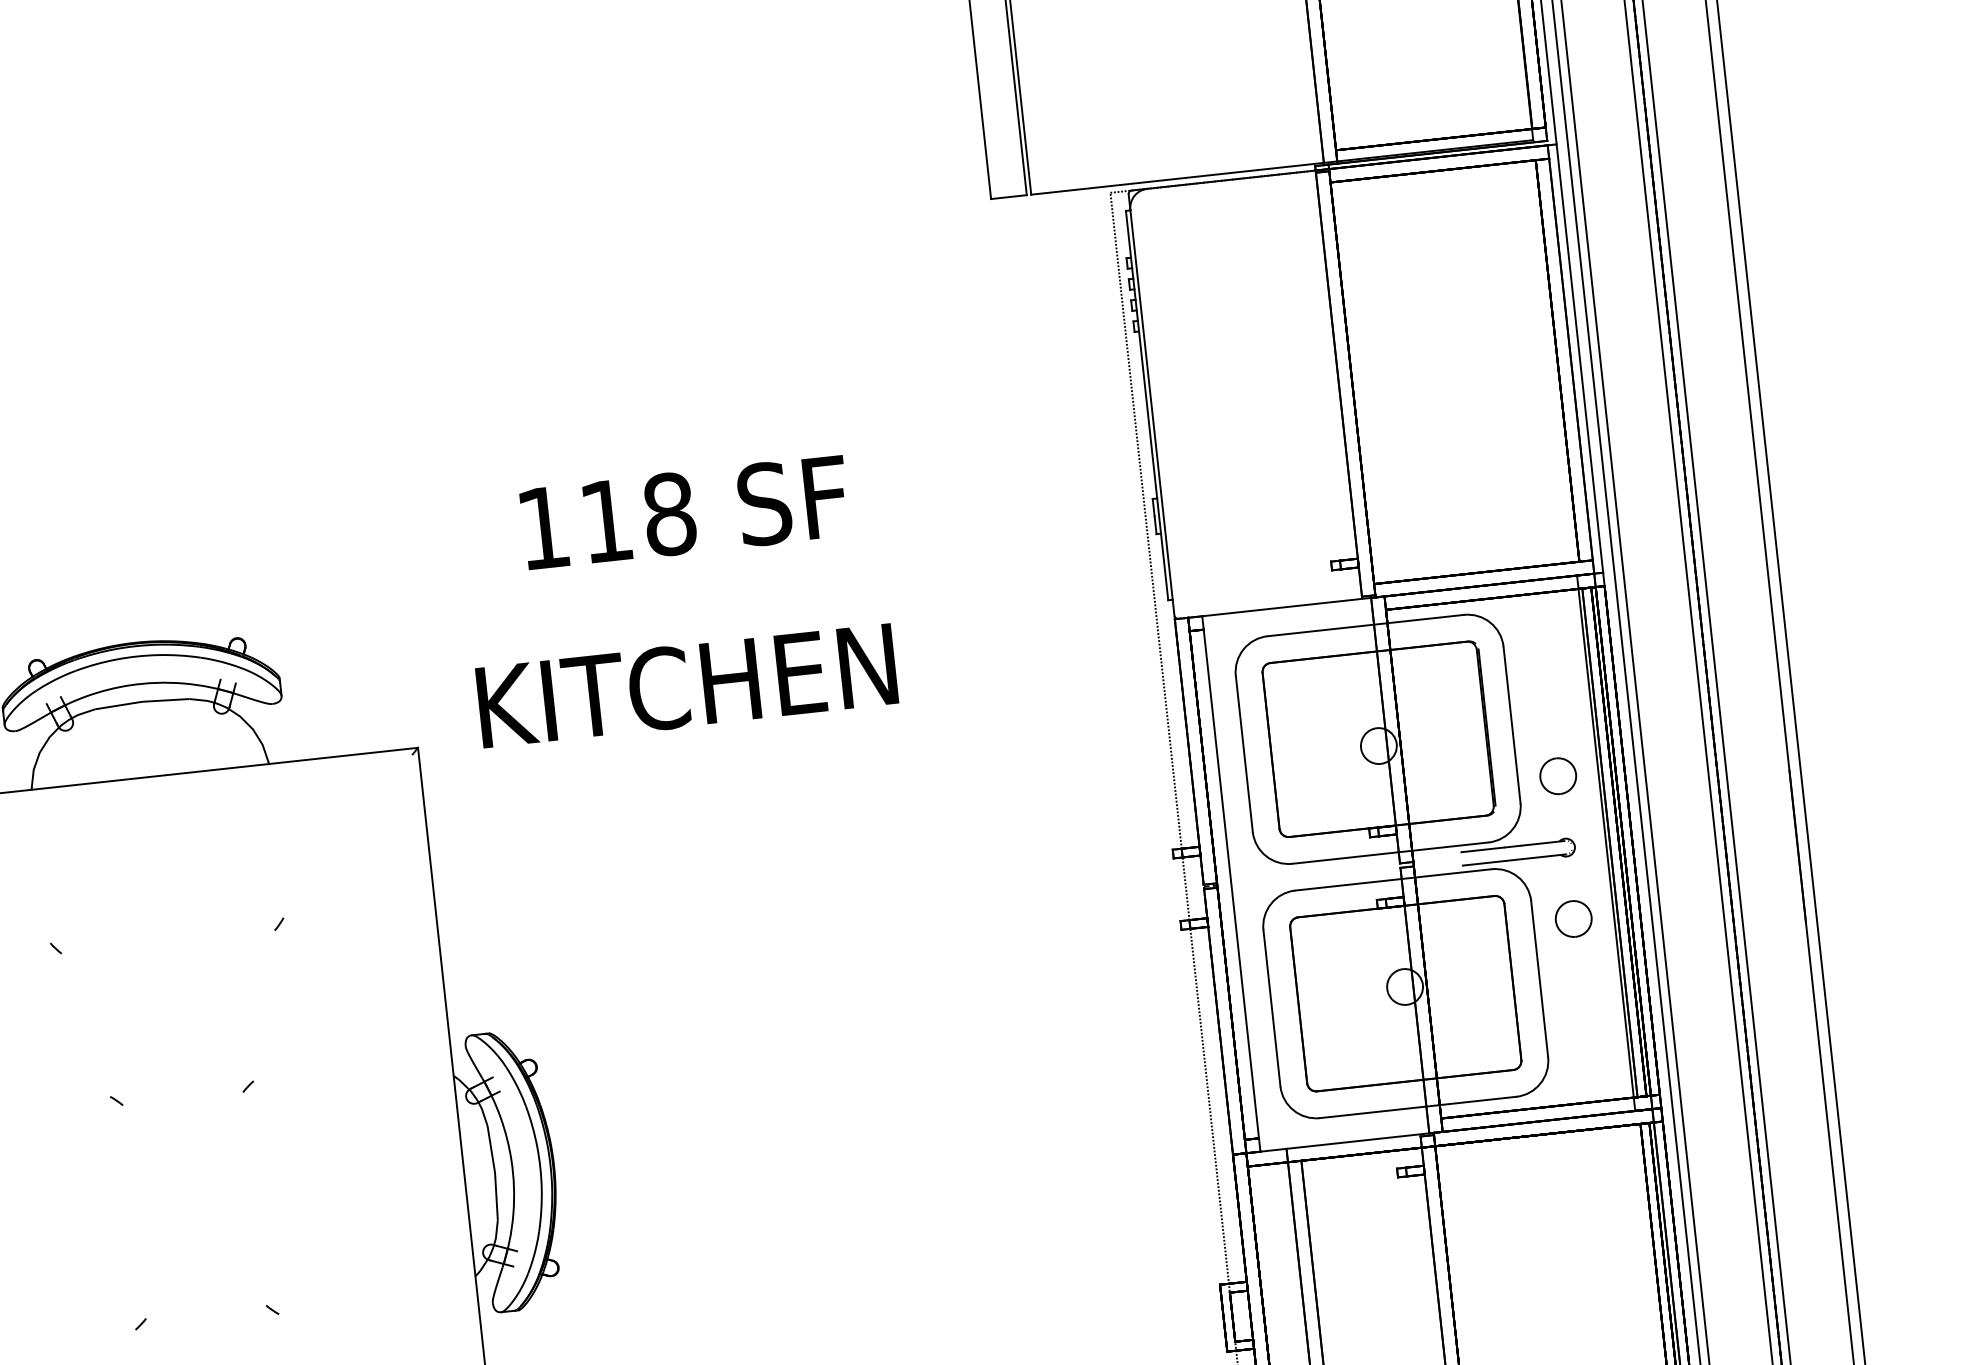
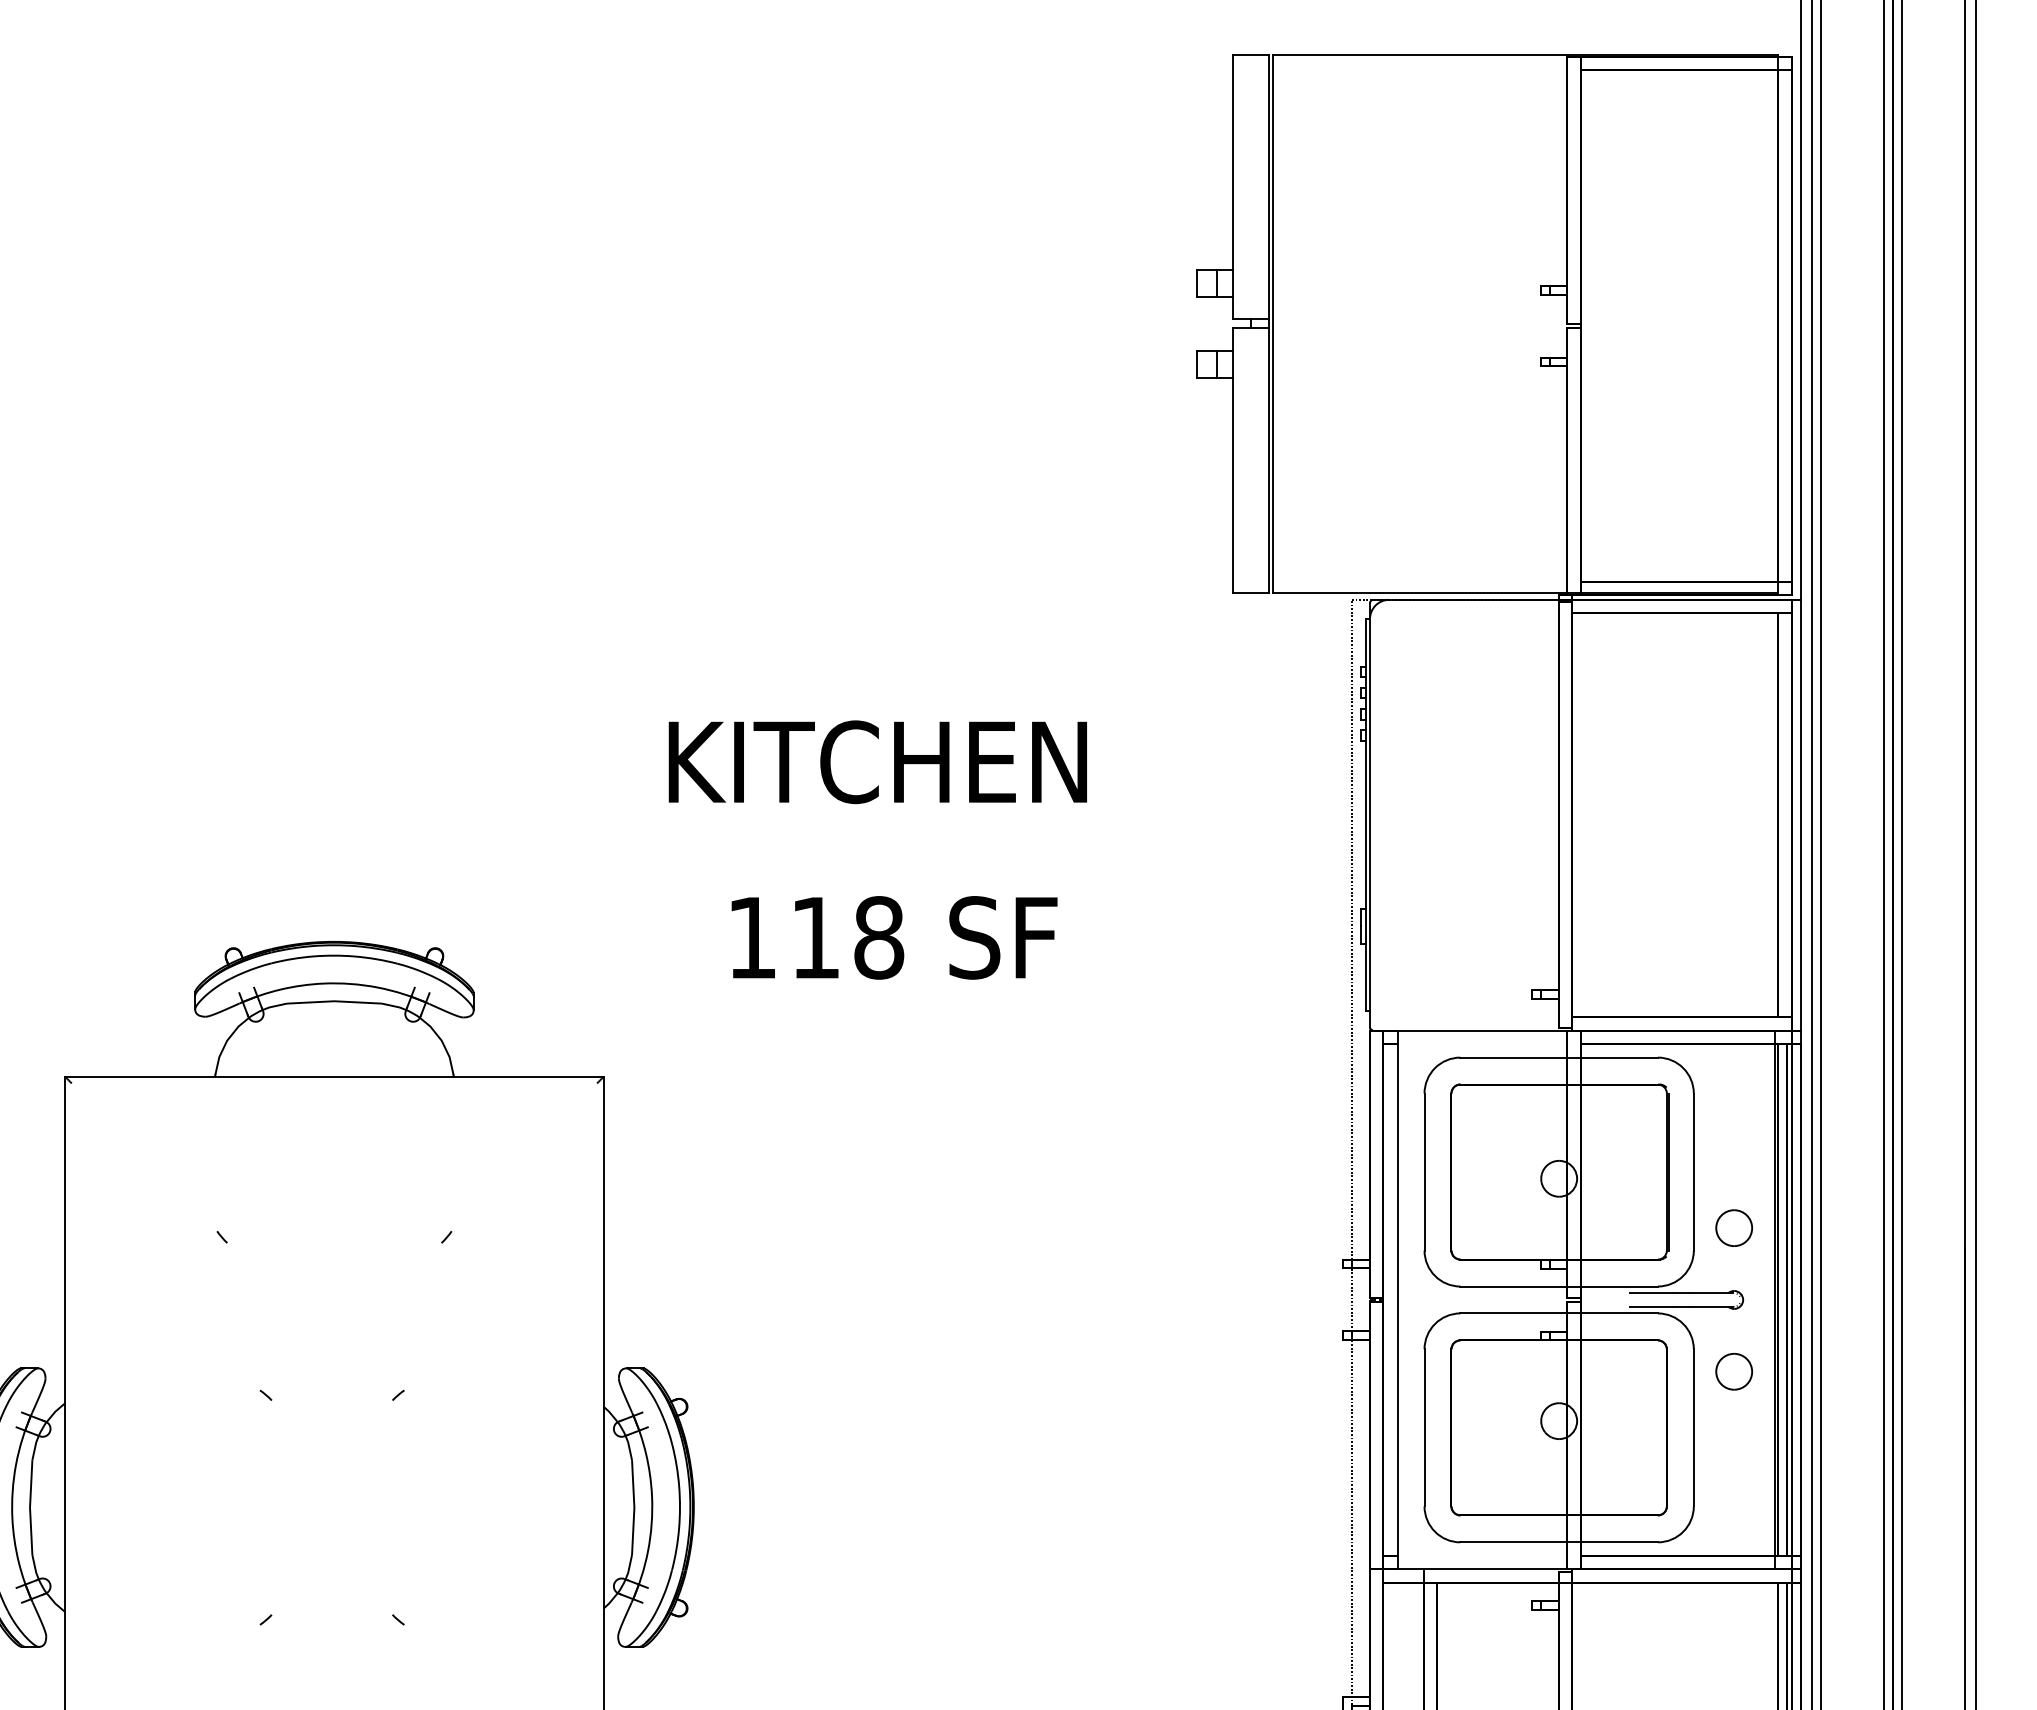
text: (684, 512) -> (894, 937), moved
text: (686, 686) -> (877, 762), moved

